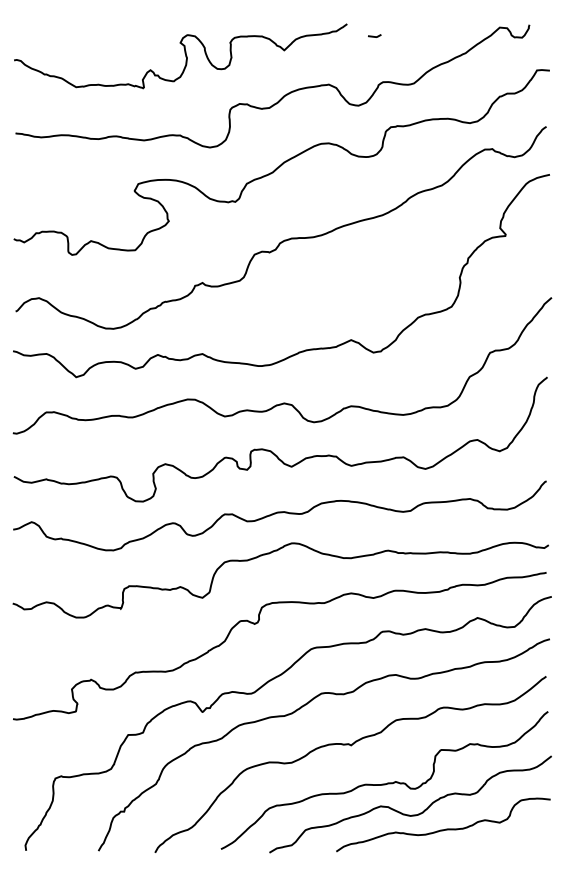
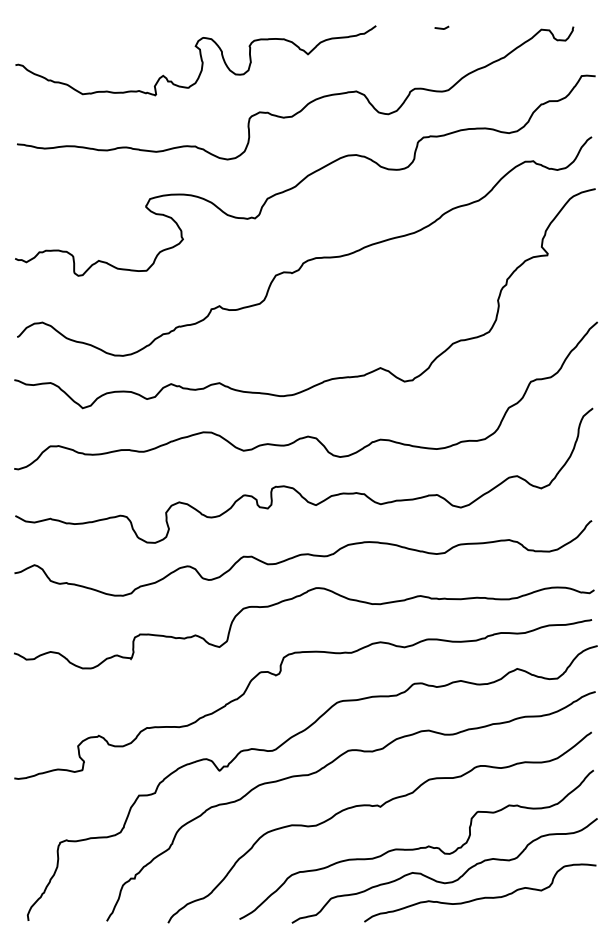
line: (374, 35) -> (441, 27), moved

